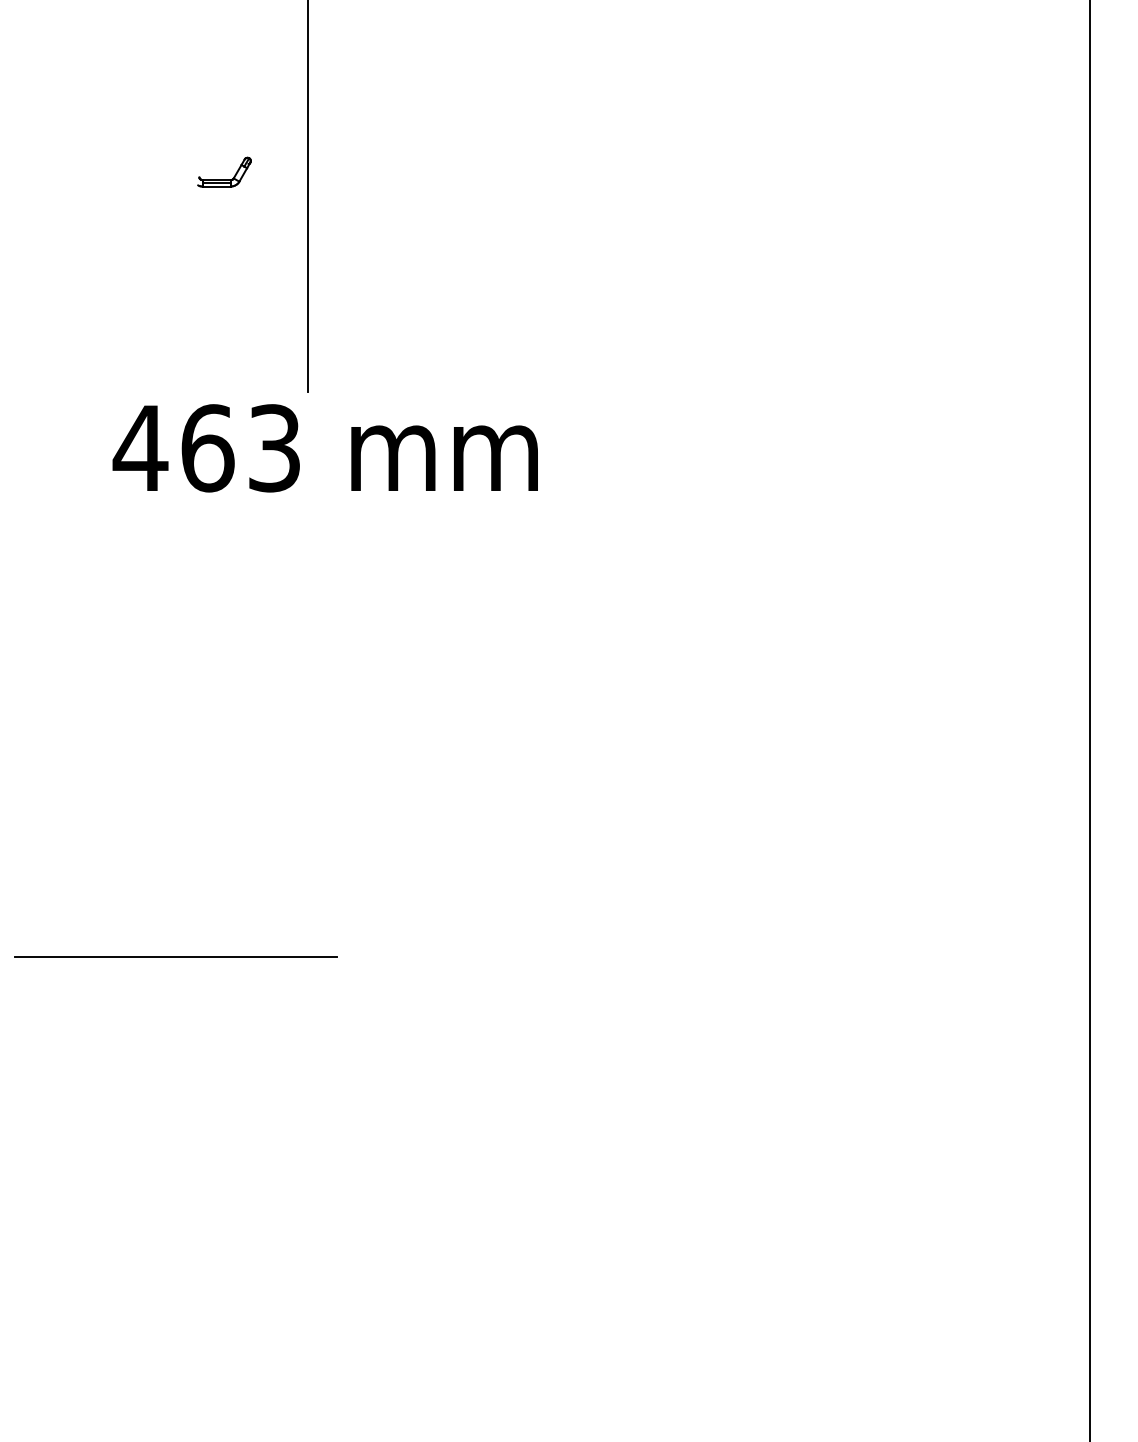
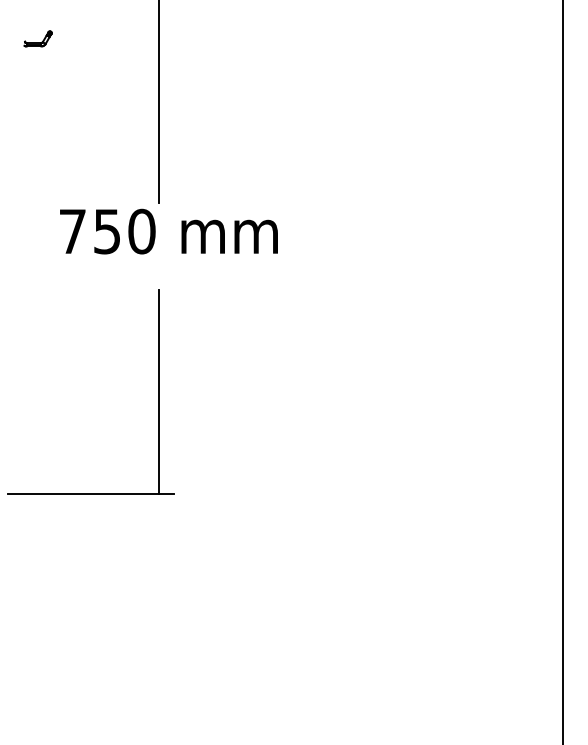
part: (223, 171) -> (37, 38), moved
text: (206, 448) -> (106, 231), 463 -> 750
line: (308, 759) -> (159, 392), added

